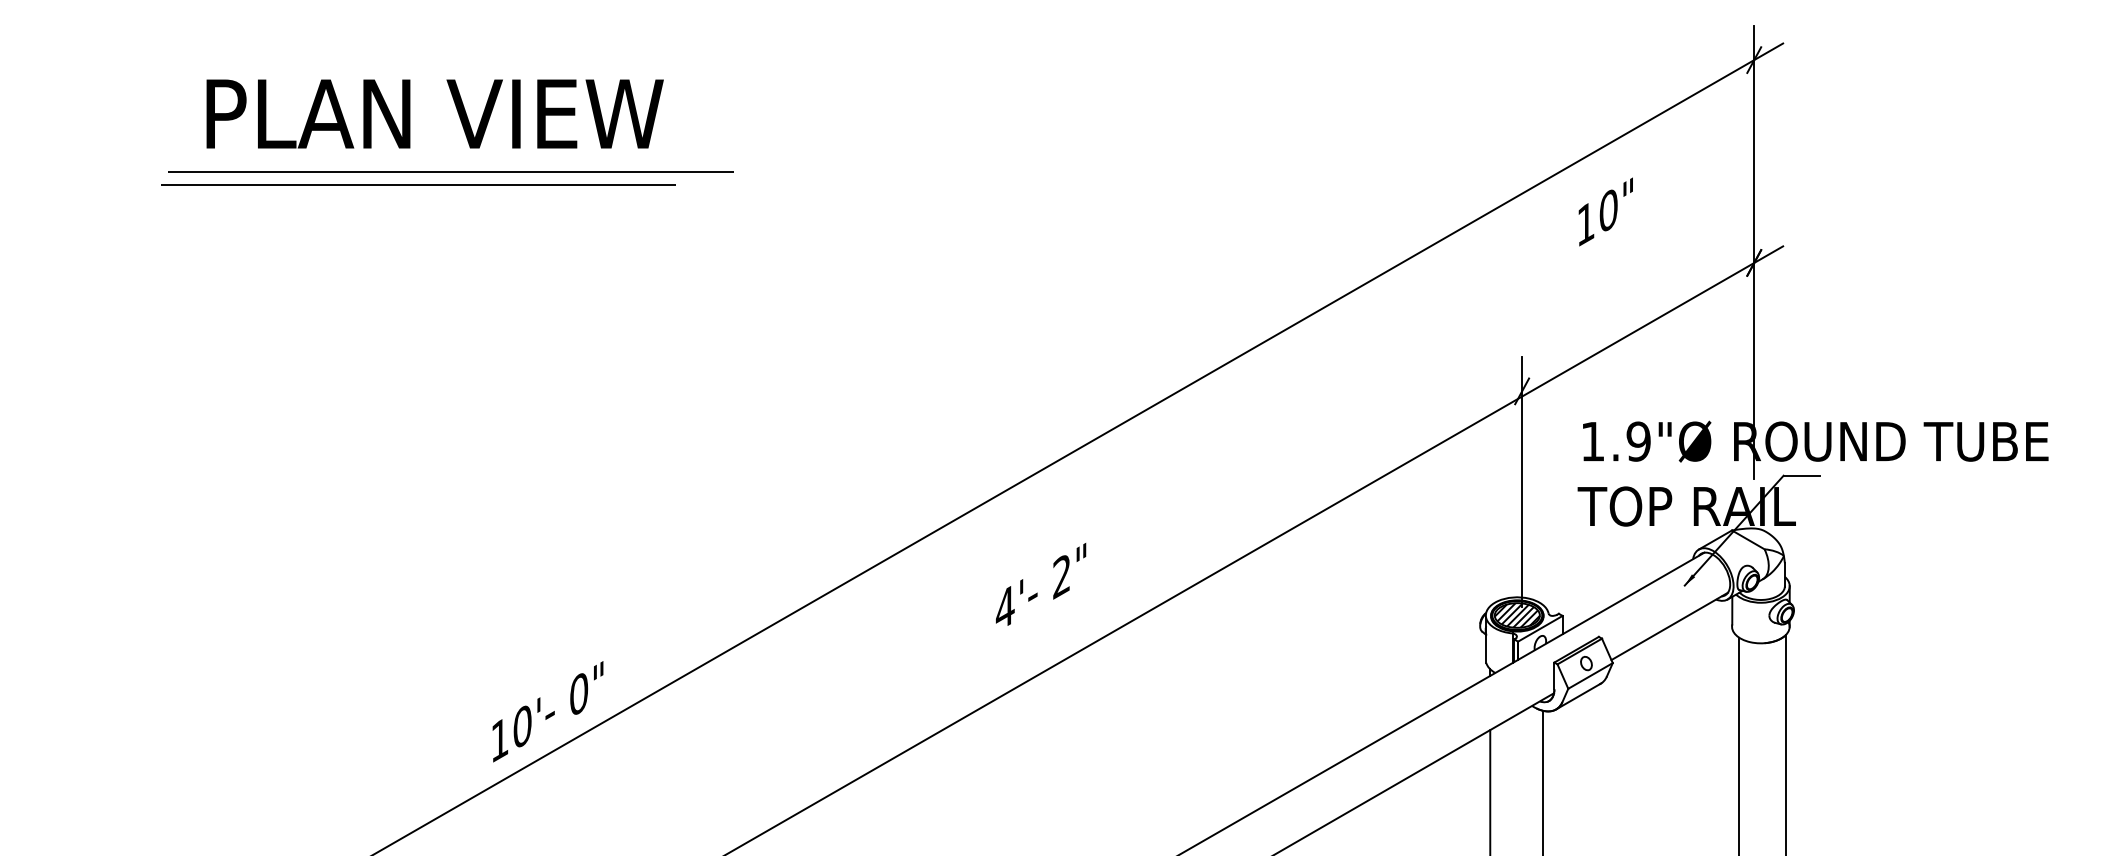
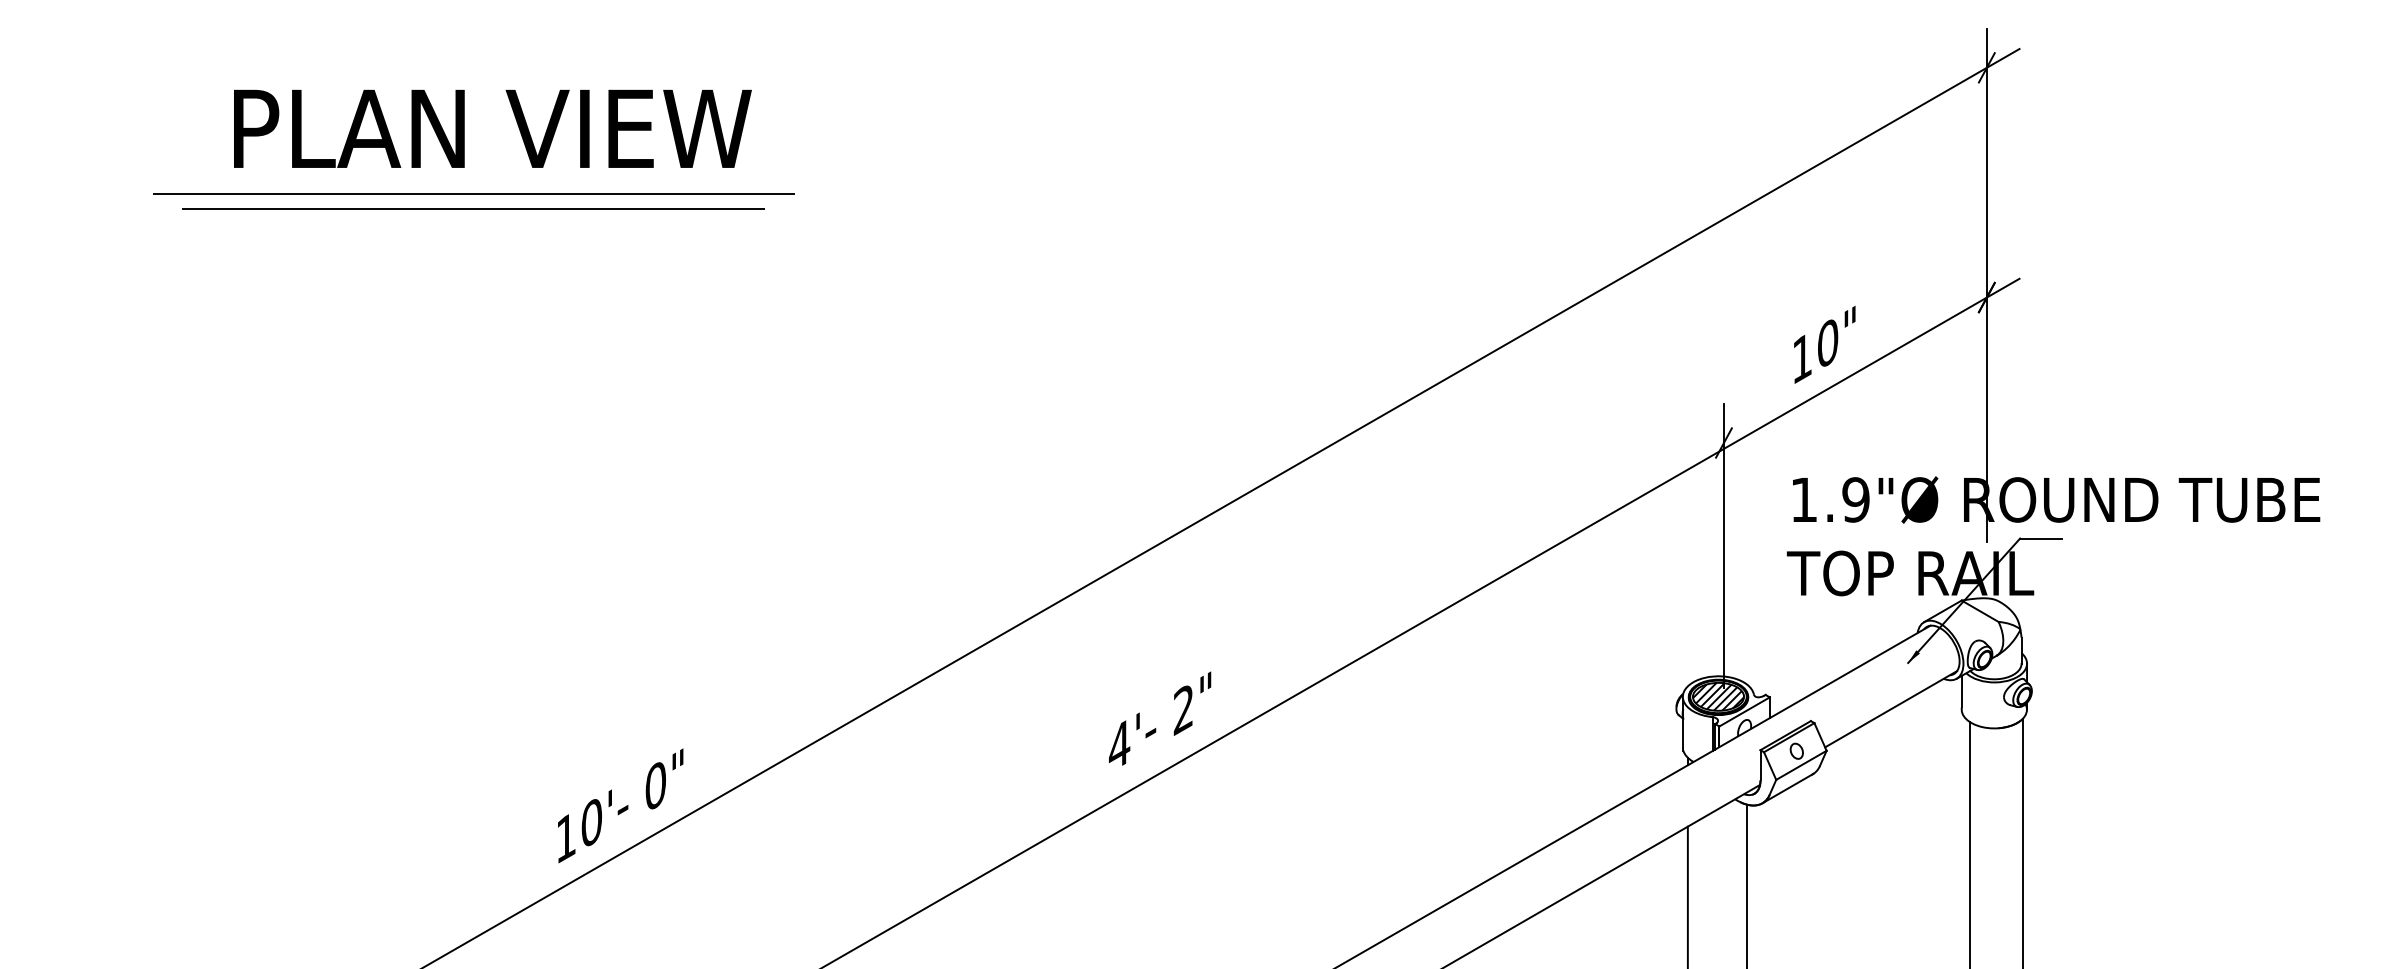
line: (450, 171) -> (473, 193), moved
text: (1605, 211) -> (1824, 344), moved
text: (1041, 584) -> (1160, 718), moved

